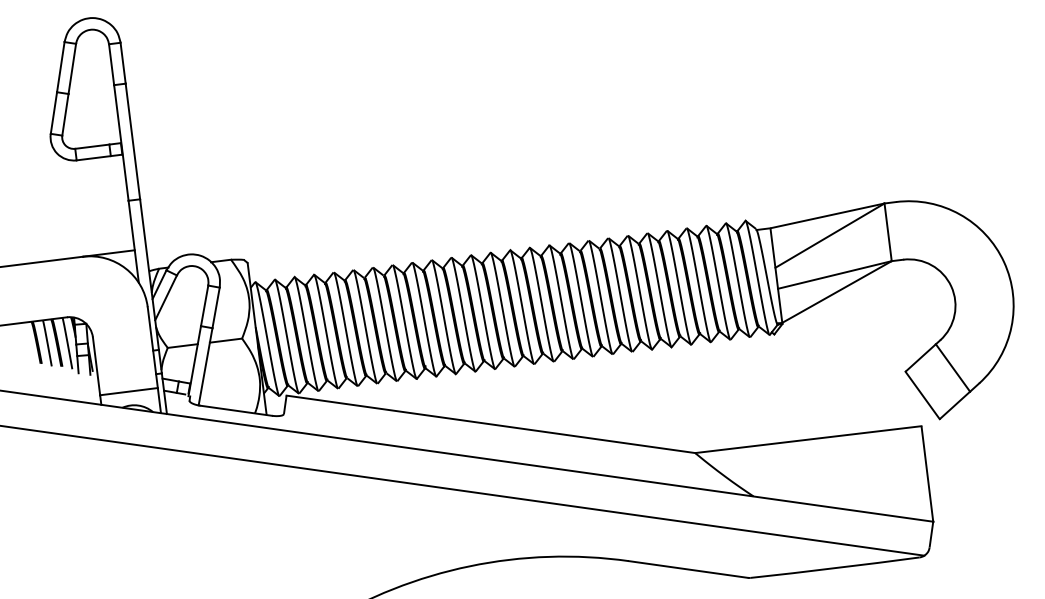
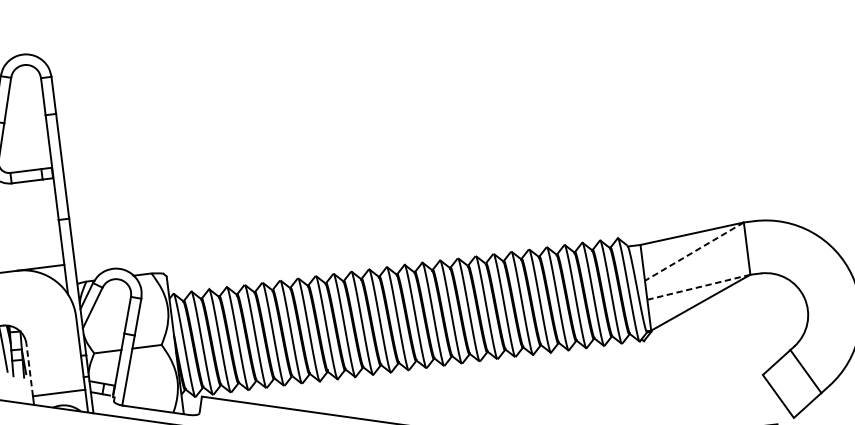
line: (829, 235) -> (693, 251), solid -> dashed
line: (834, 274) -> (698, 286), solid -> dashed
line: (96, 365) -> (29, 369), solid -> dashed

